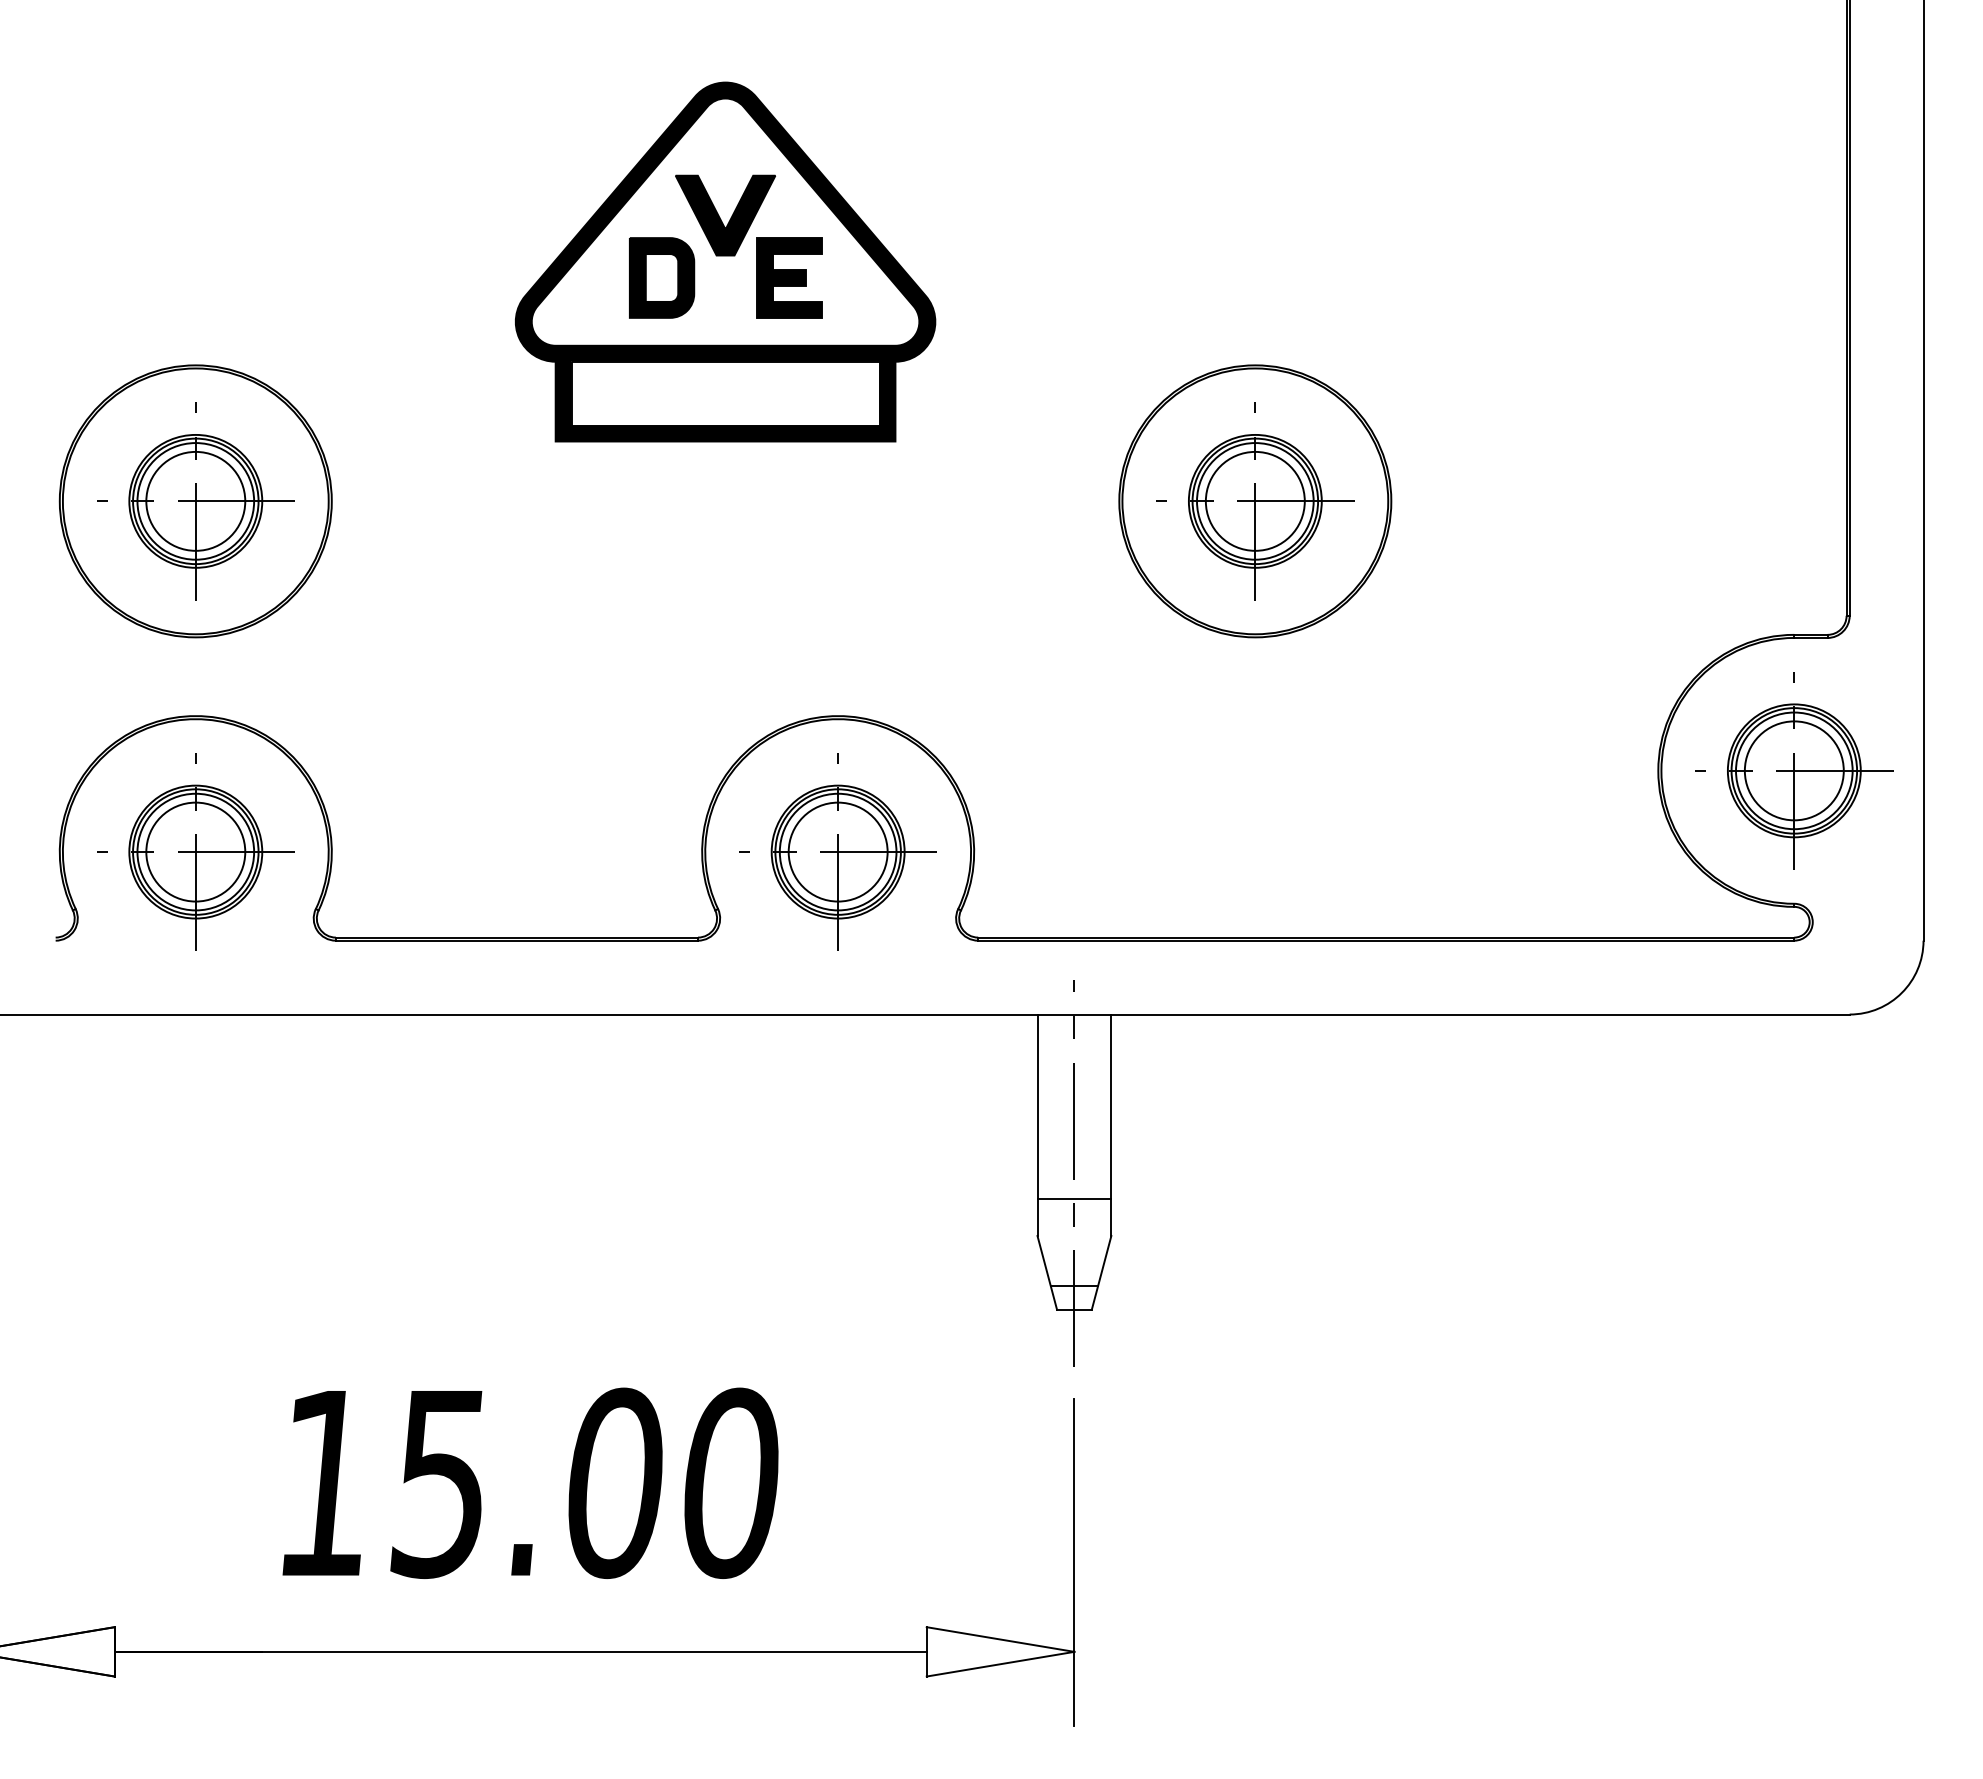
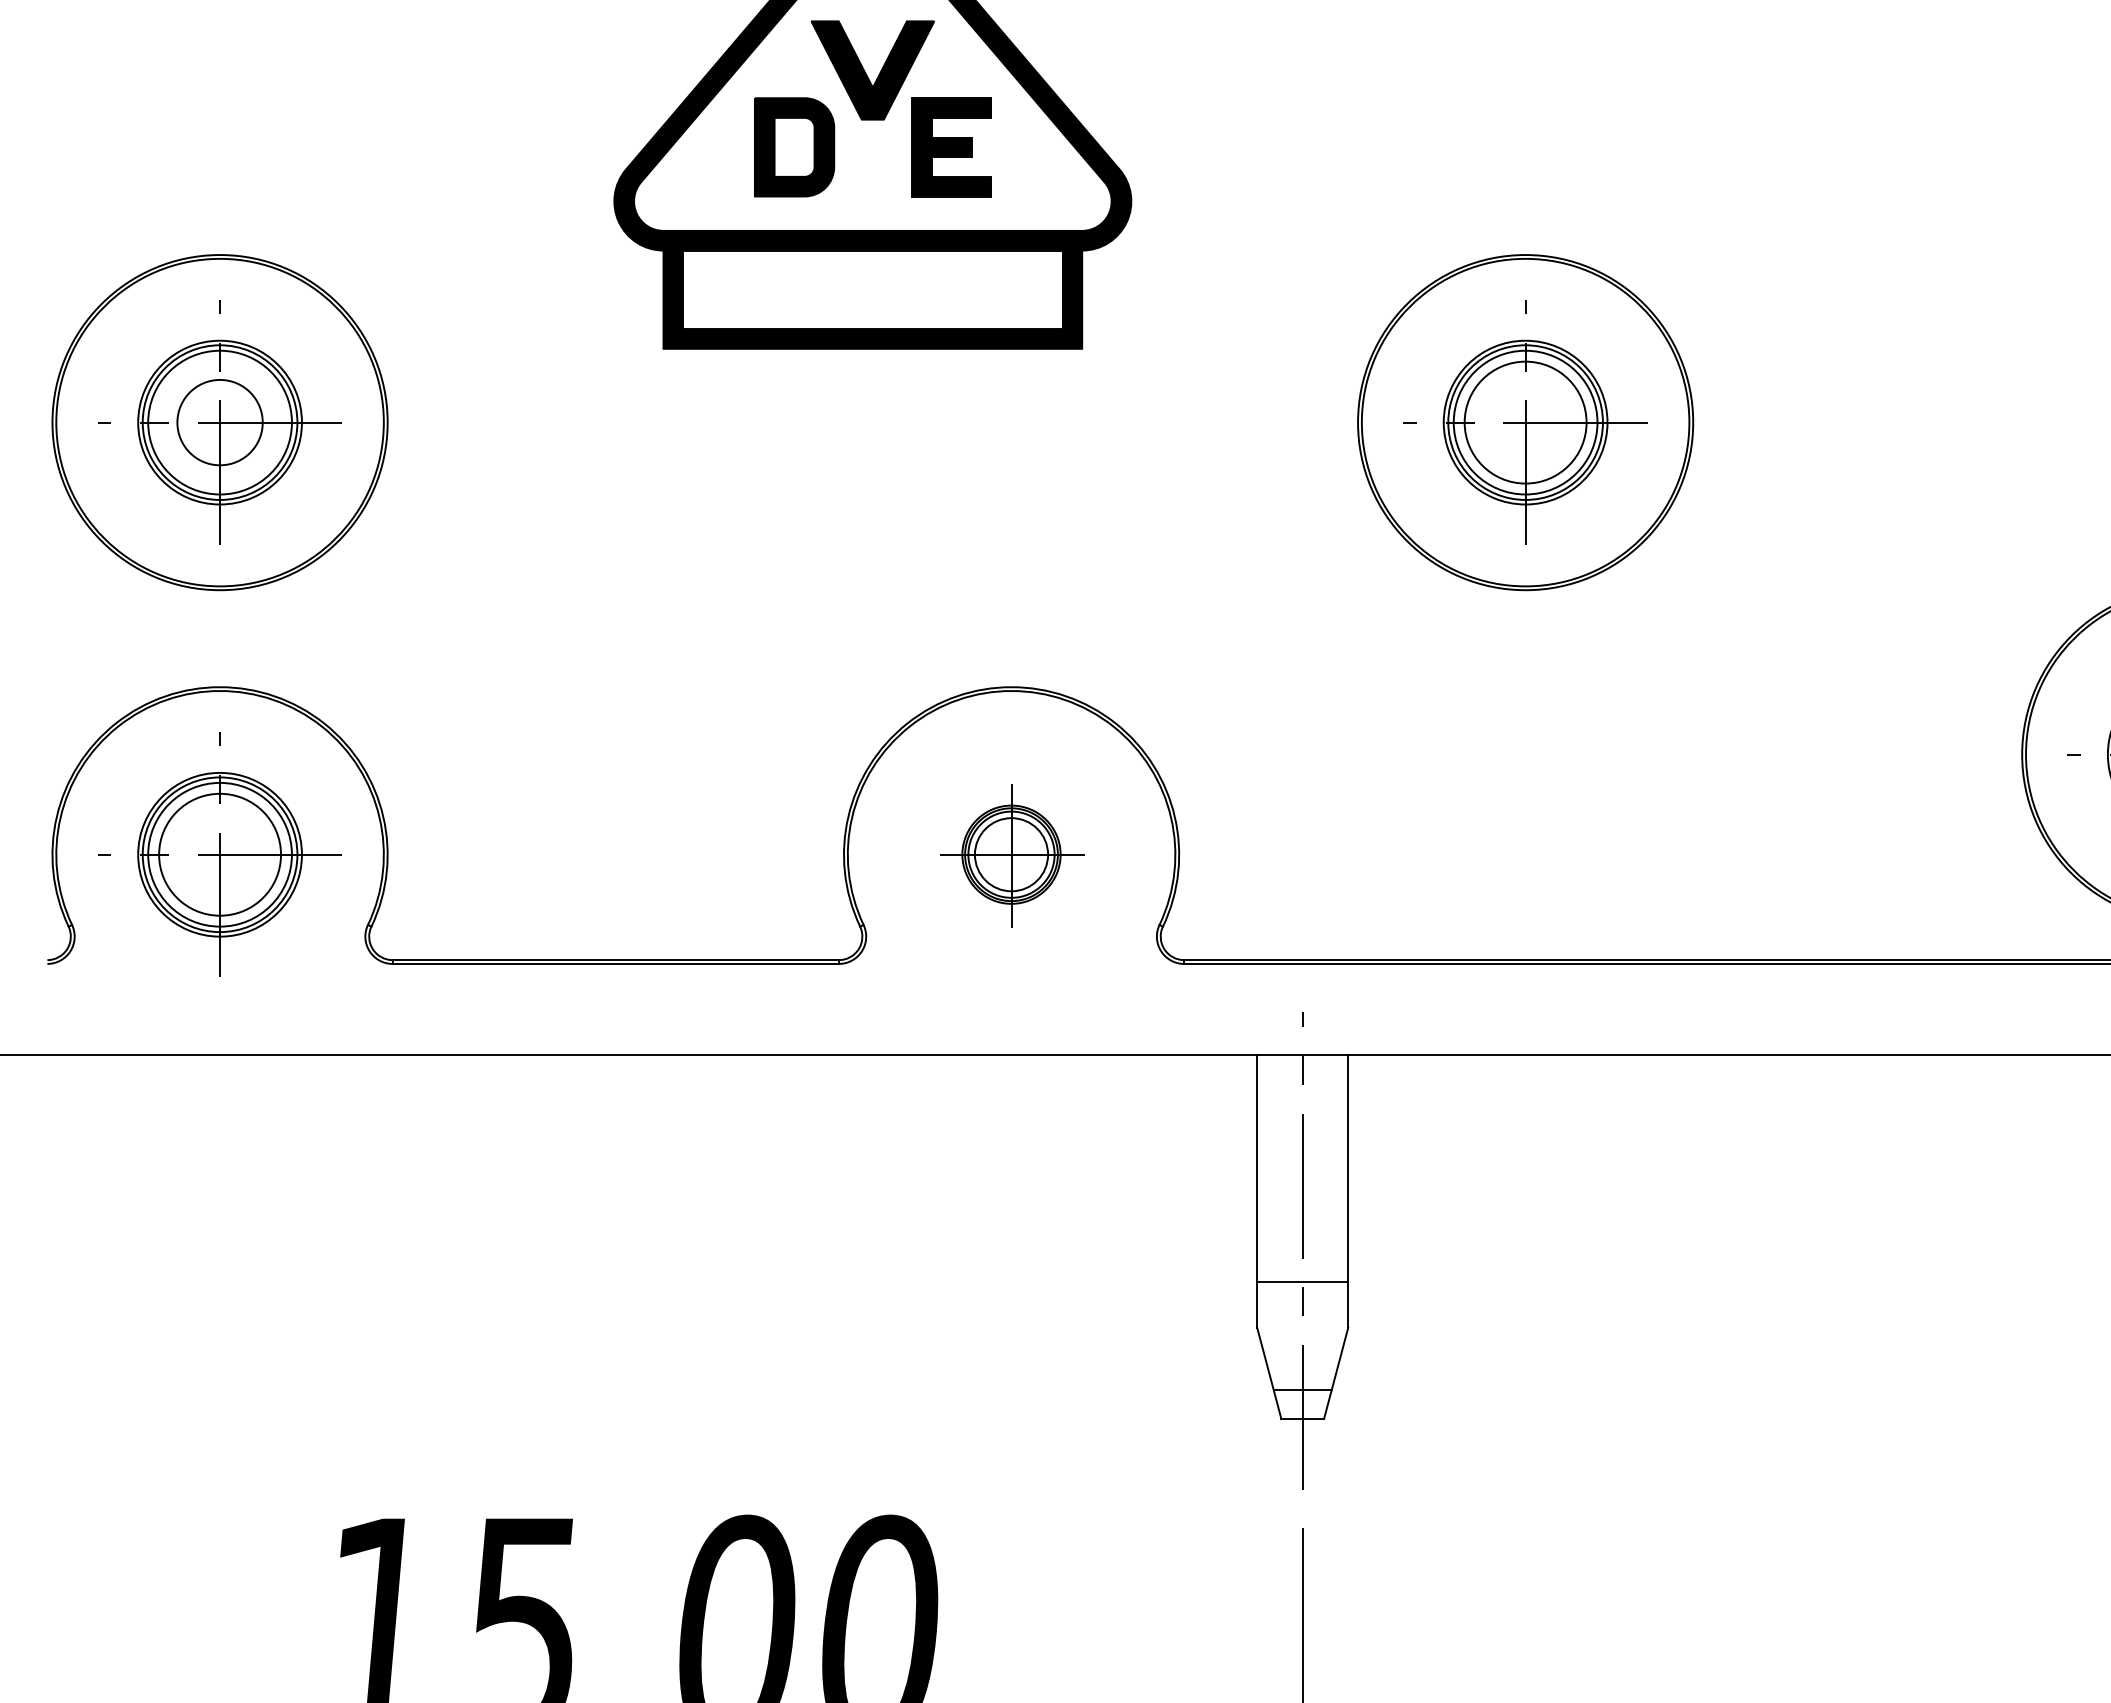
circle: (195, 500) -> (219, 421), size x0.7
part: (837, 851) -> (1010, 854), size x0.6

